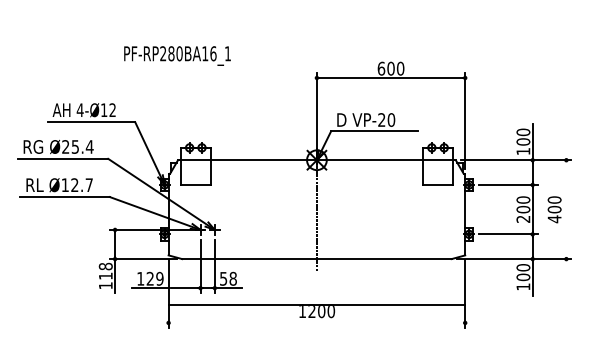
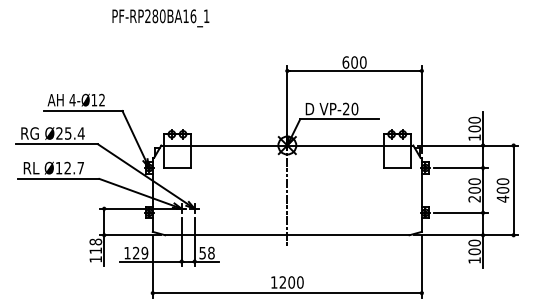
text: (177, 55) -> (160, 17), moved
line: (566, 209) -> (513, 190), added
line: (316, 304) -> (286, 292), moved

